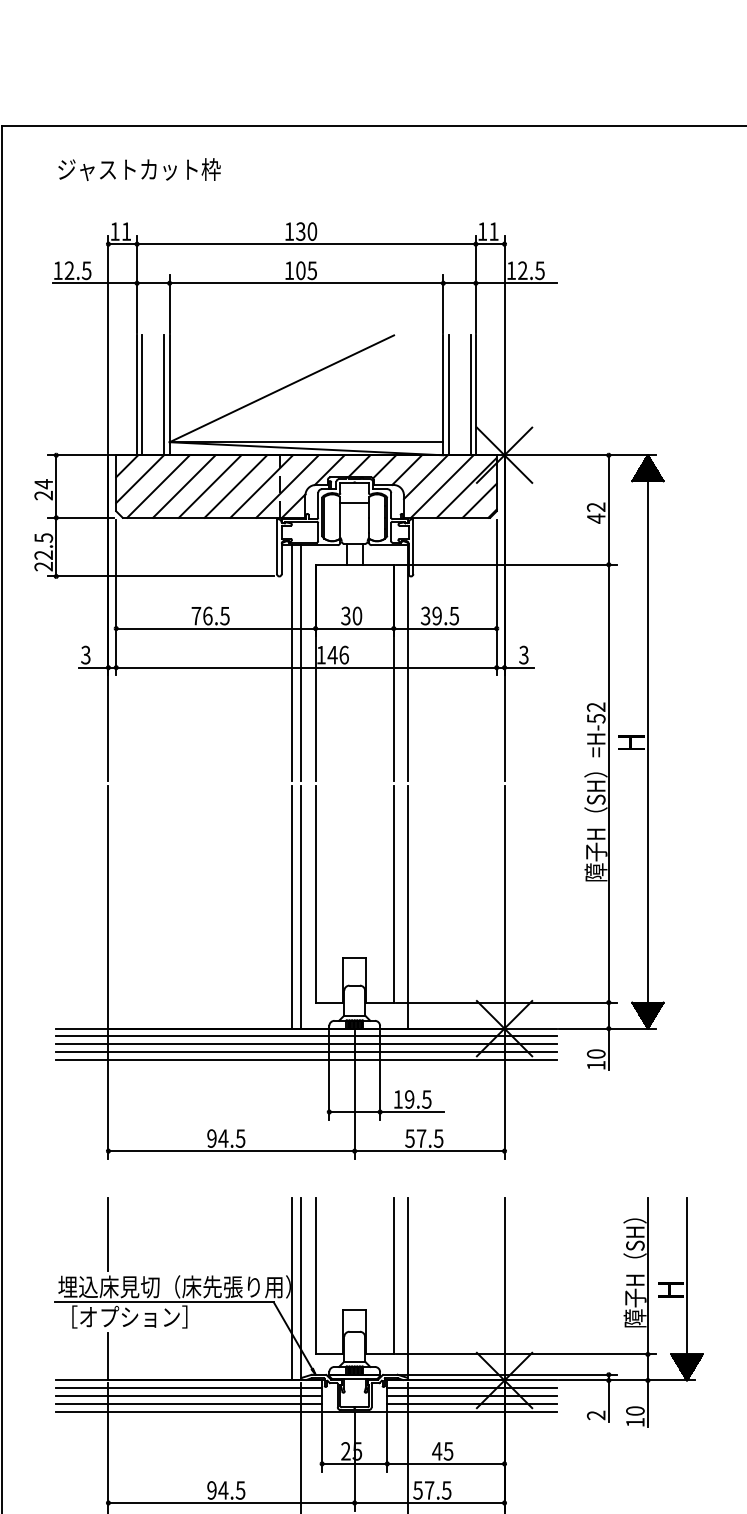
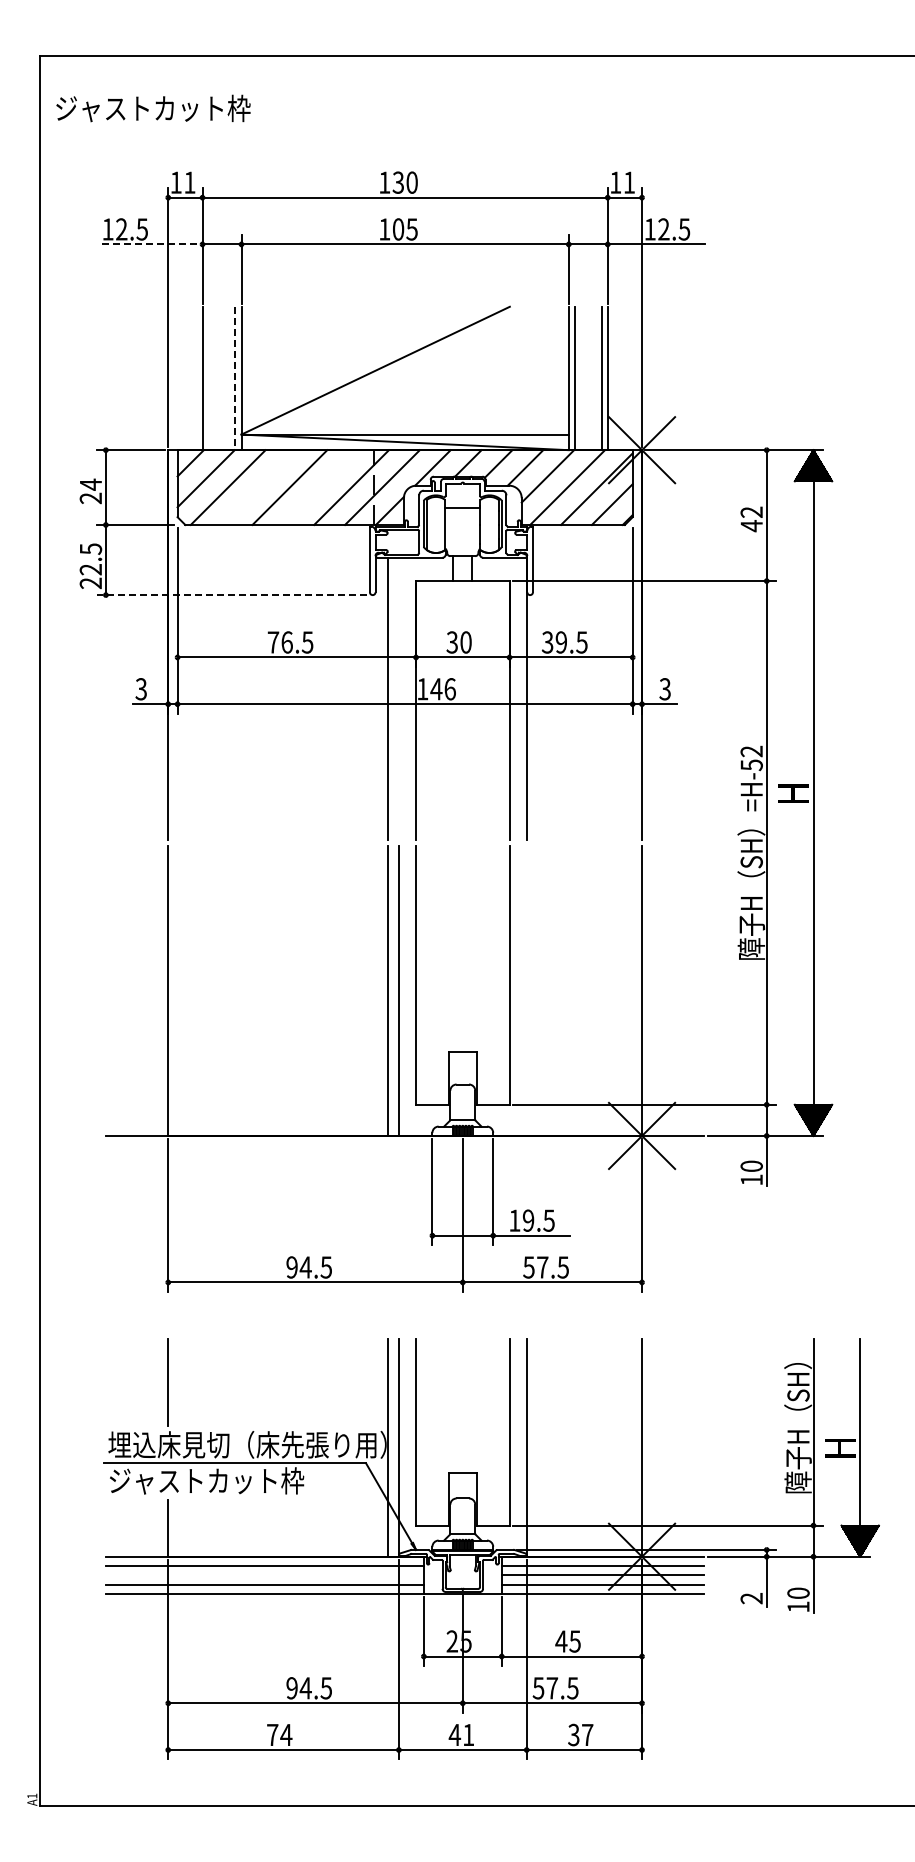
text: (139, 169) -> (153, 108), moved
line: (95, 283) -> (152, 244), solid -> dashed
line: (142, 395) -> (208, 378), removed
line: (164, 395) -> (235, 378), solid -> dashed
line: (183, 486) -> (258, 487), removed
line: (235, 486) -> (320, 487), removed
line: (161, 576) -> (231, 595), solid -> dashed
line: (300, 662) -> (398, 698), removed
line: (407, 907) -> (526, 990), removed
line: (305, 1036) -> (404, 1145), removed
line: (305, 1044) -> (404, 1154), removed
line: (305, 1052) -> (404, 1164), removed
line: (305, 1060) -> (404, 1173), removed
text: (141, 1316) -> (207, 1480), ［オプション］ -> ジャストカット枠
line: (188, 1396) -> (264, 1575), removed

